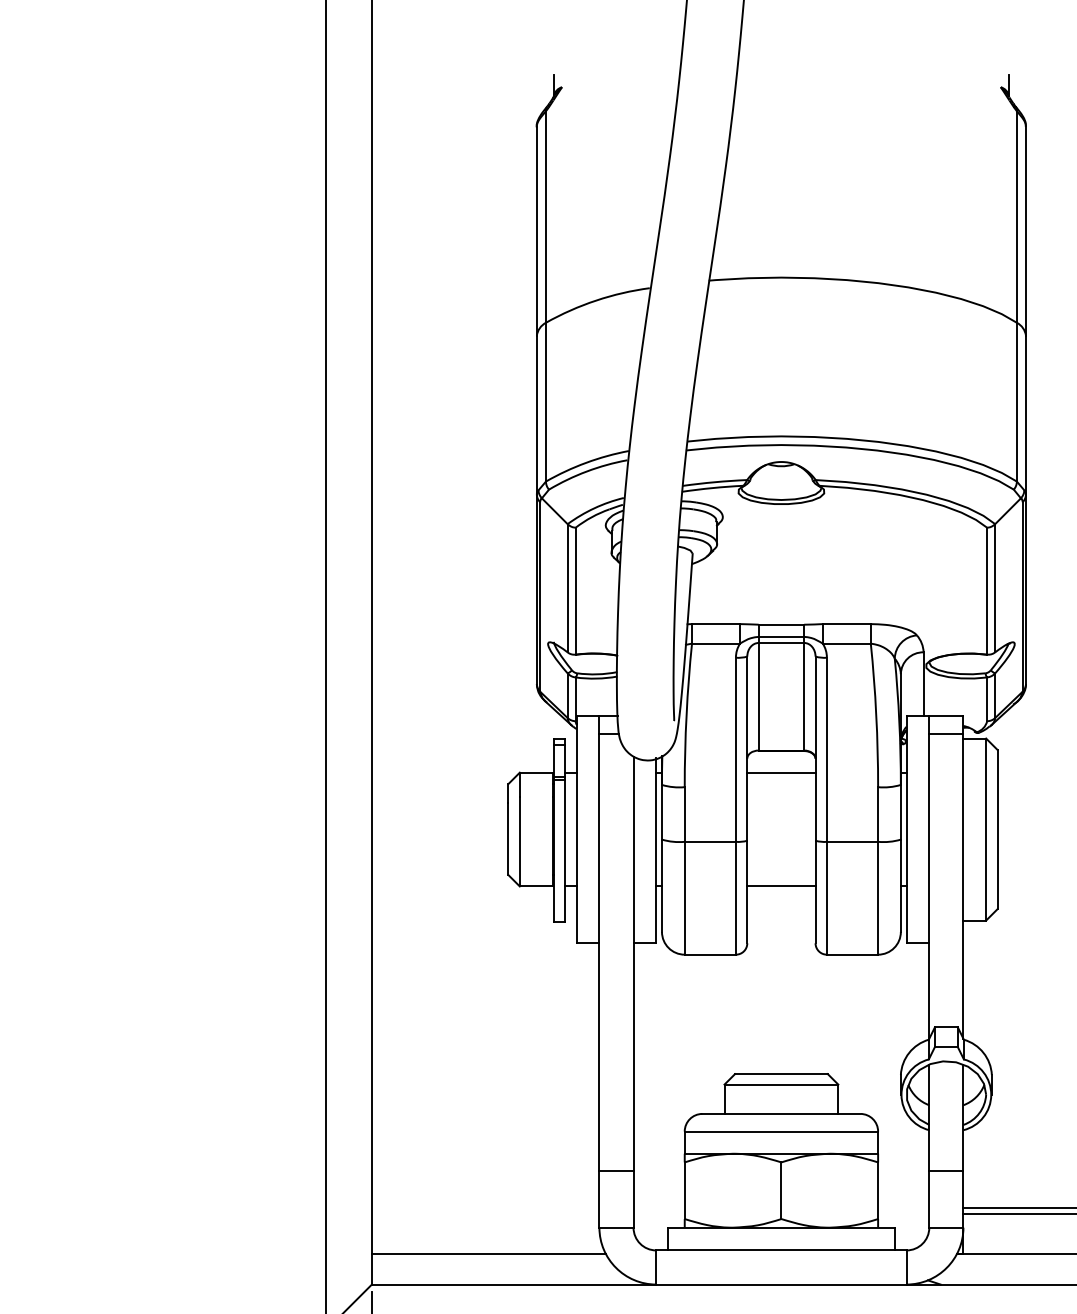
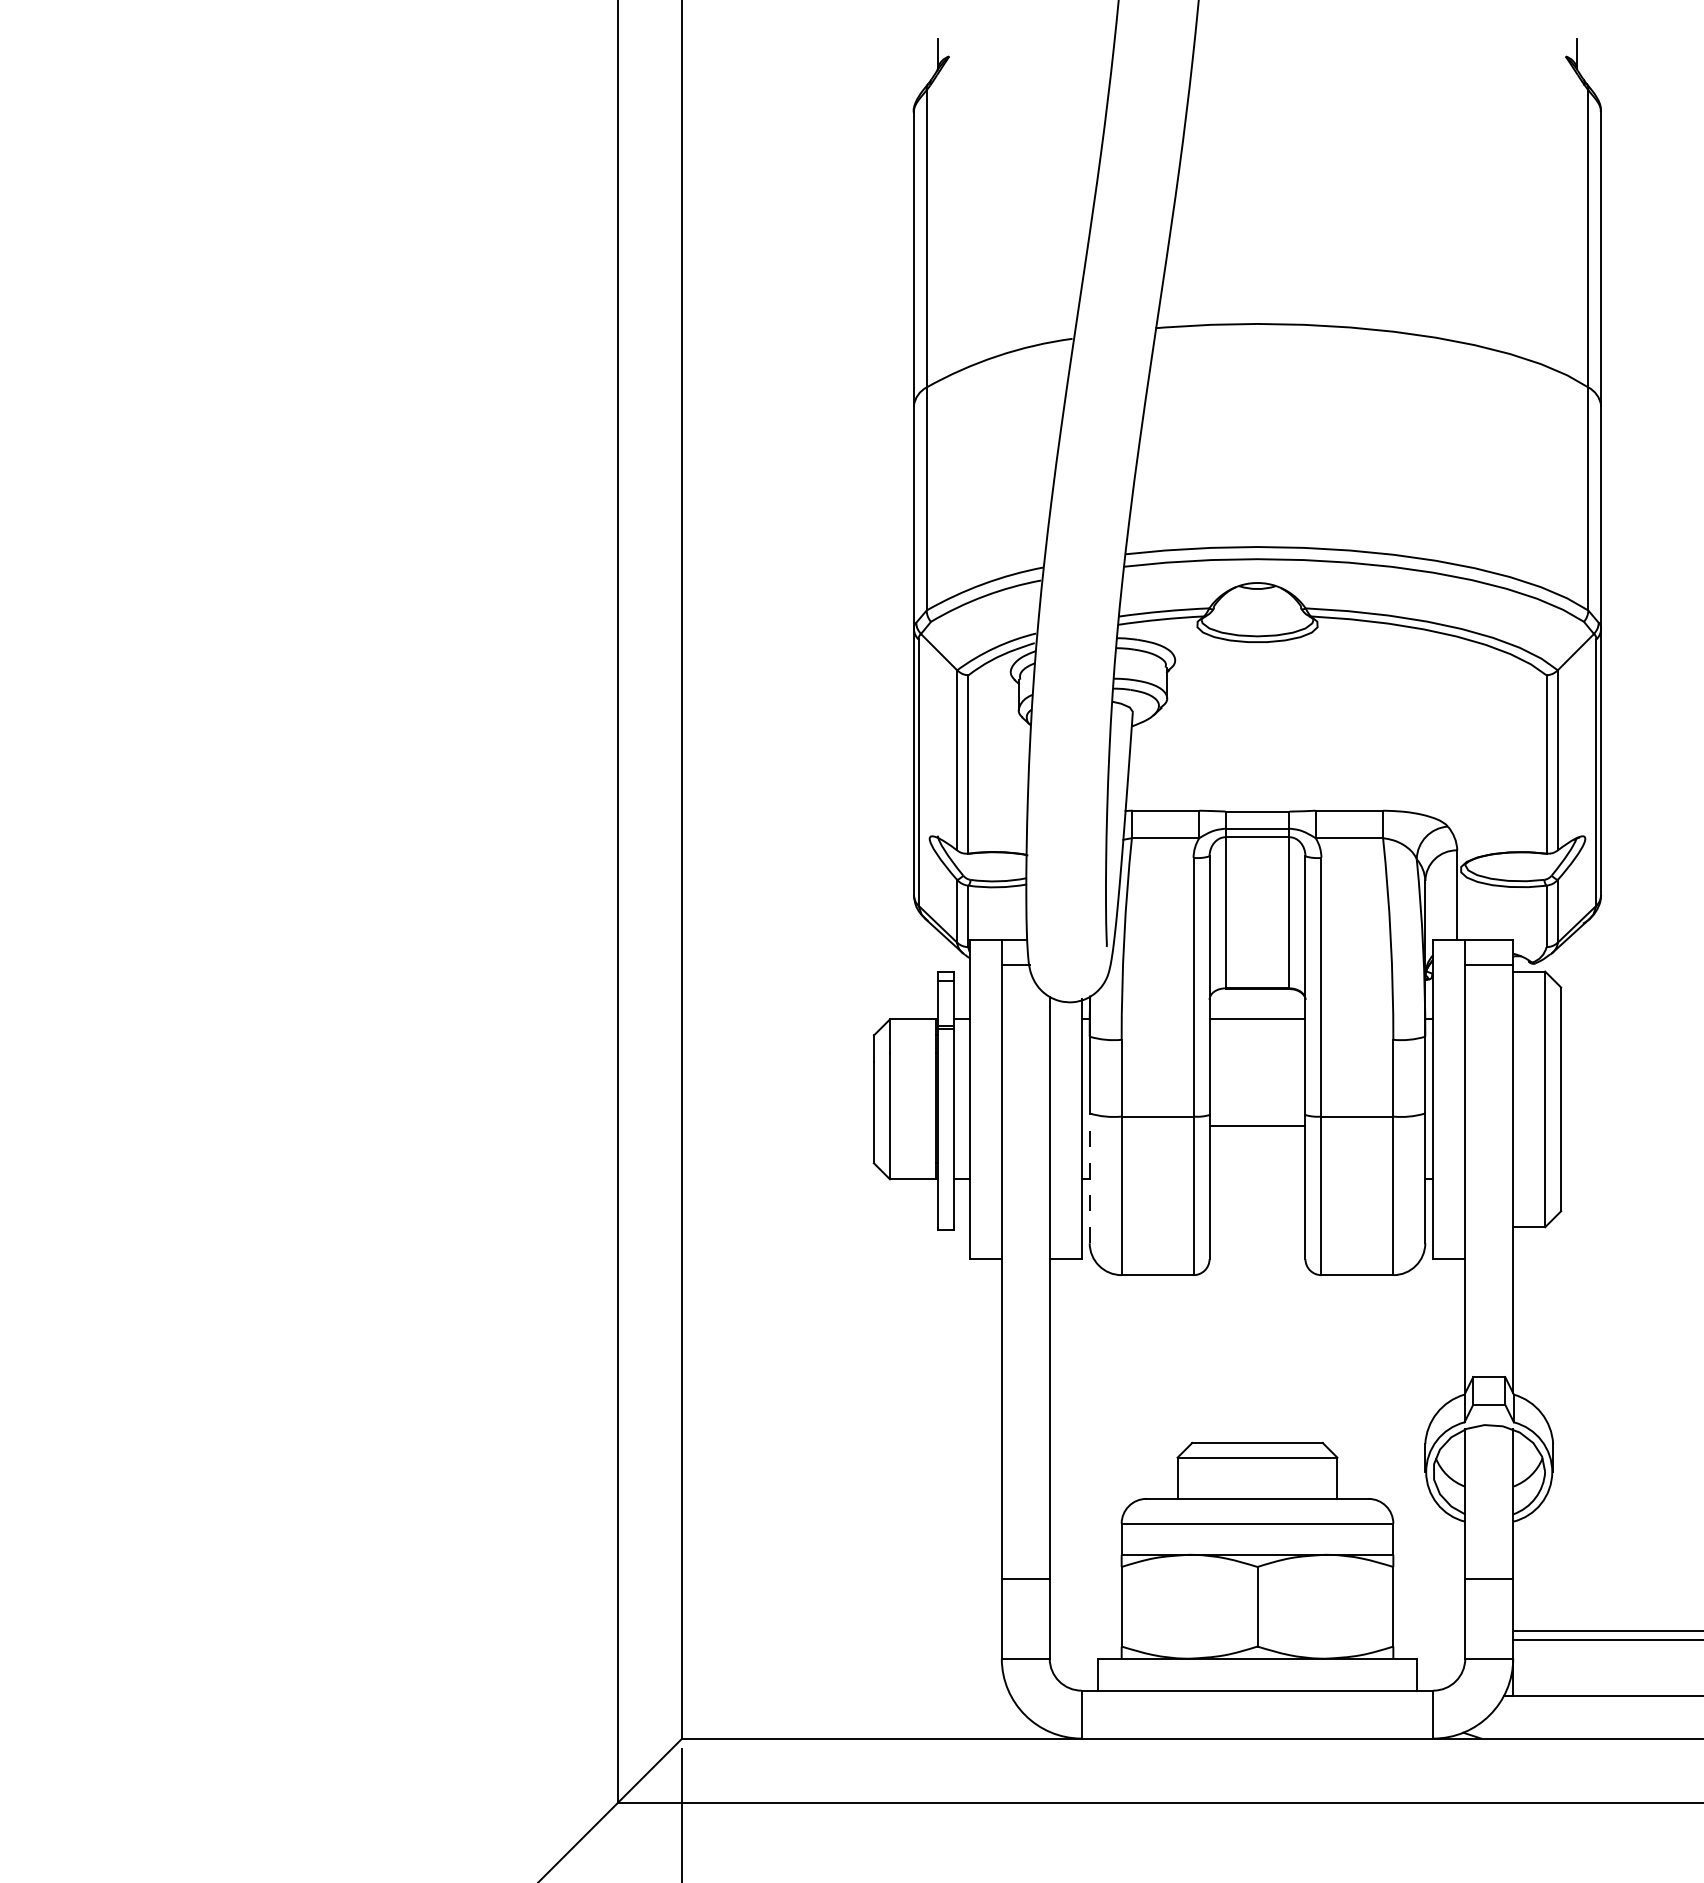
line: (661, 885) -> (1089, 1178), solid -> dashed
line: (781, 886) -> (1257, 1126), moved
line: (488, 1253) -> (846, 1695), removed

